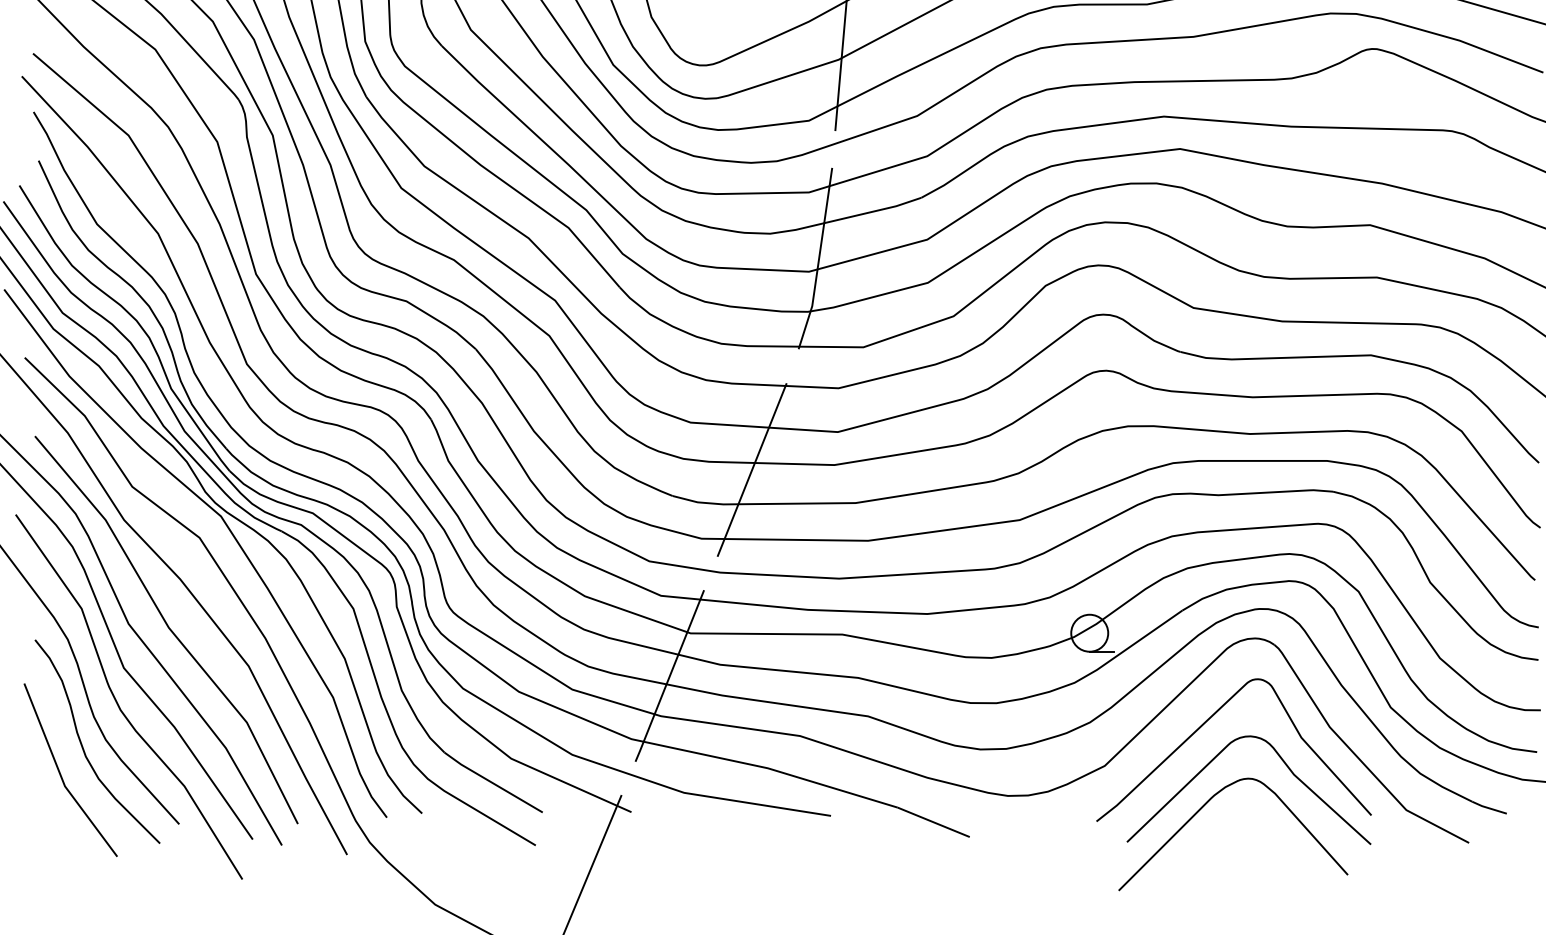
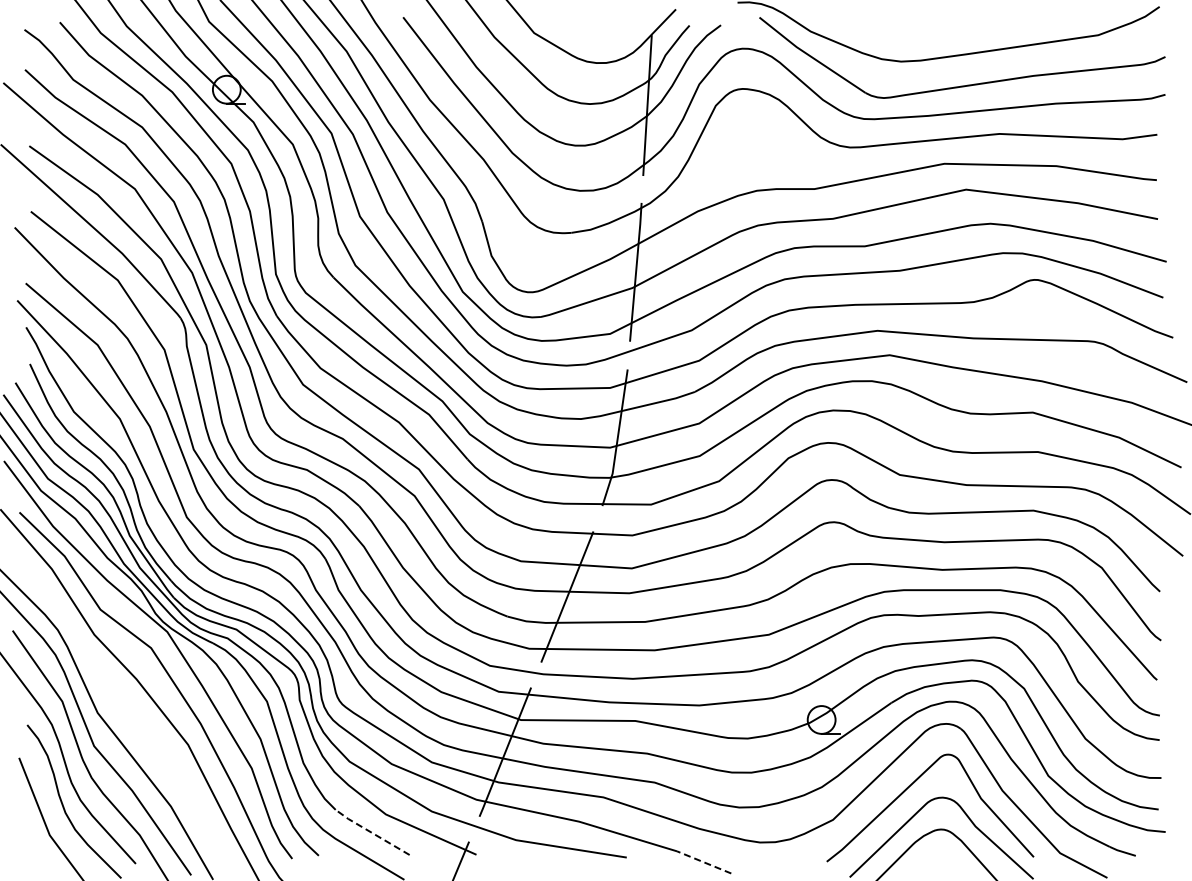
line: (166, 627) -> (126, 715), removed
line: (492, 782) -> (371, 832), solid -> dashed
line: (932, 822) -> (703, 862), solid -> dashed

